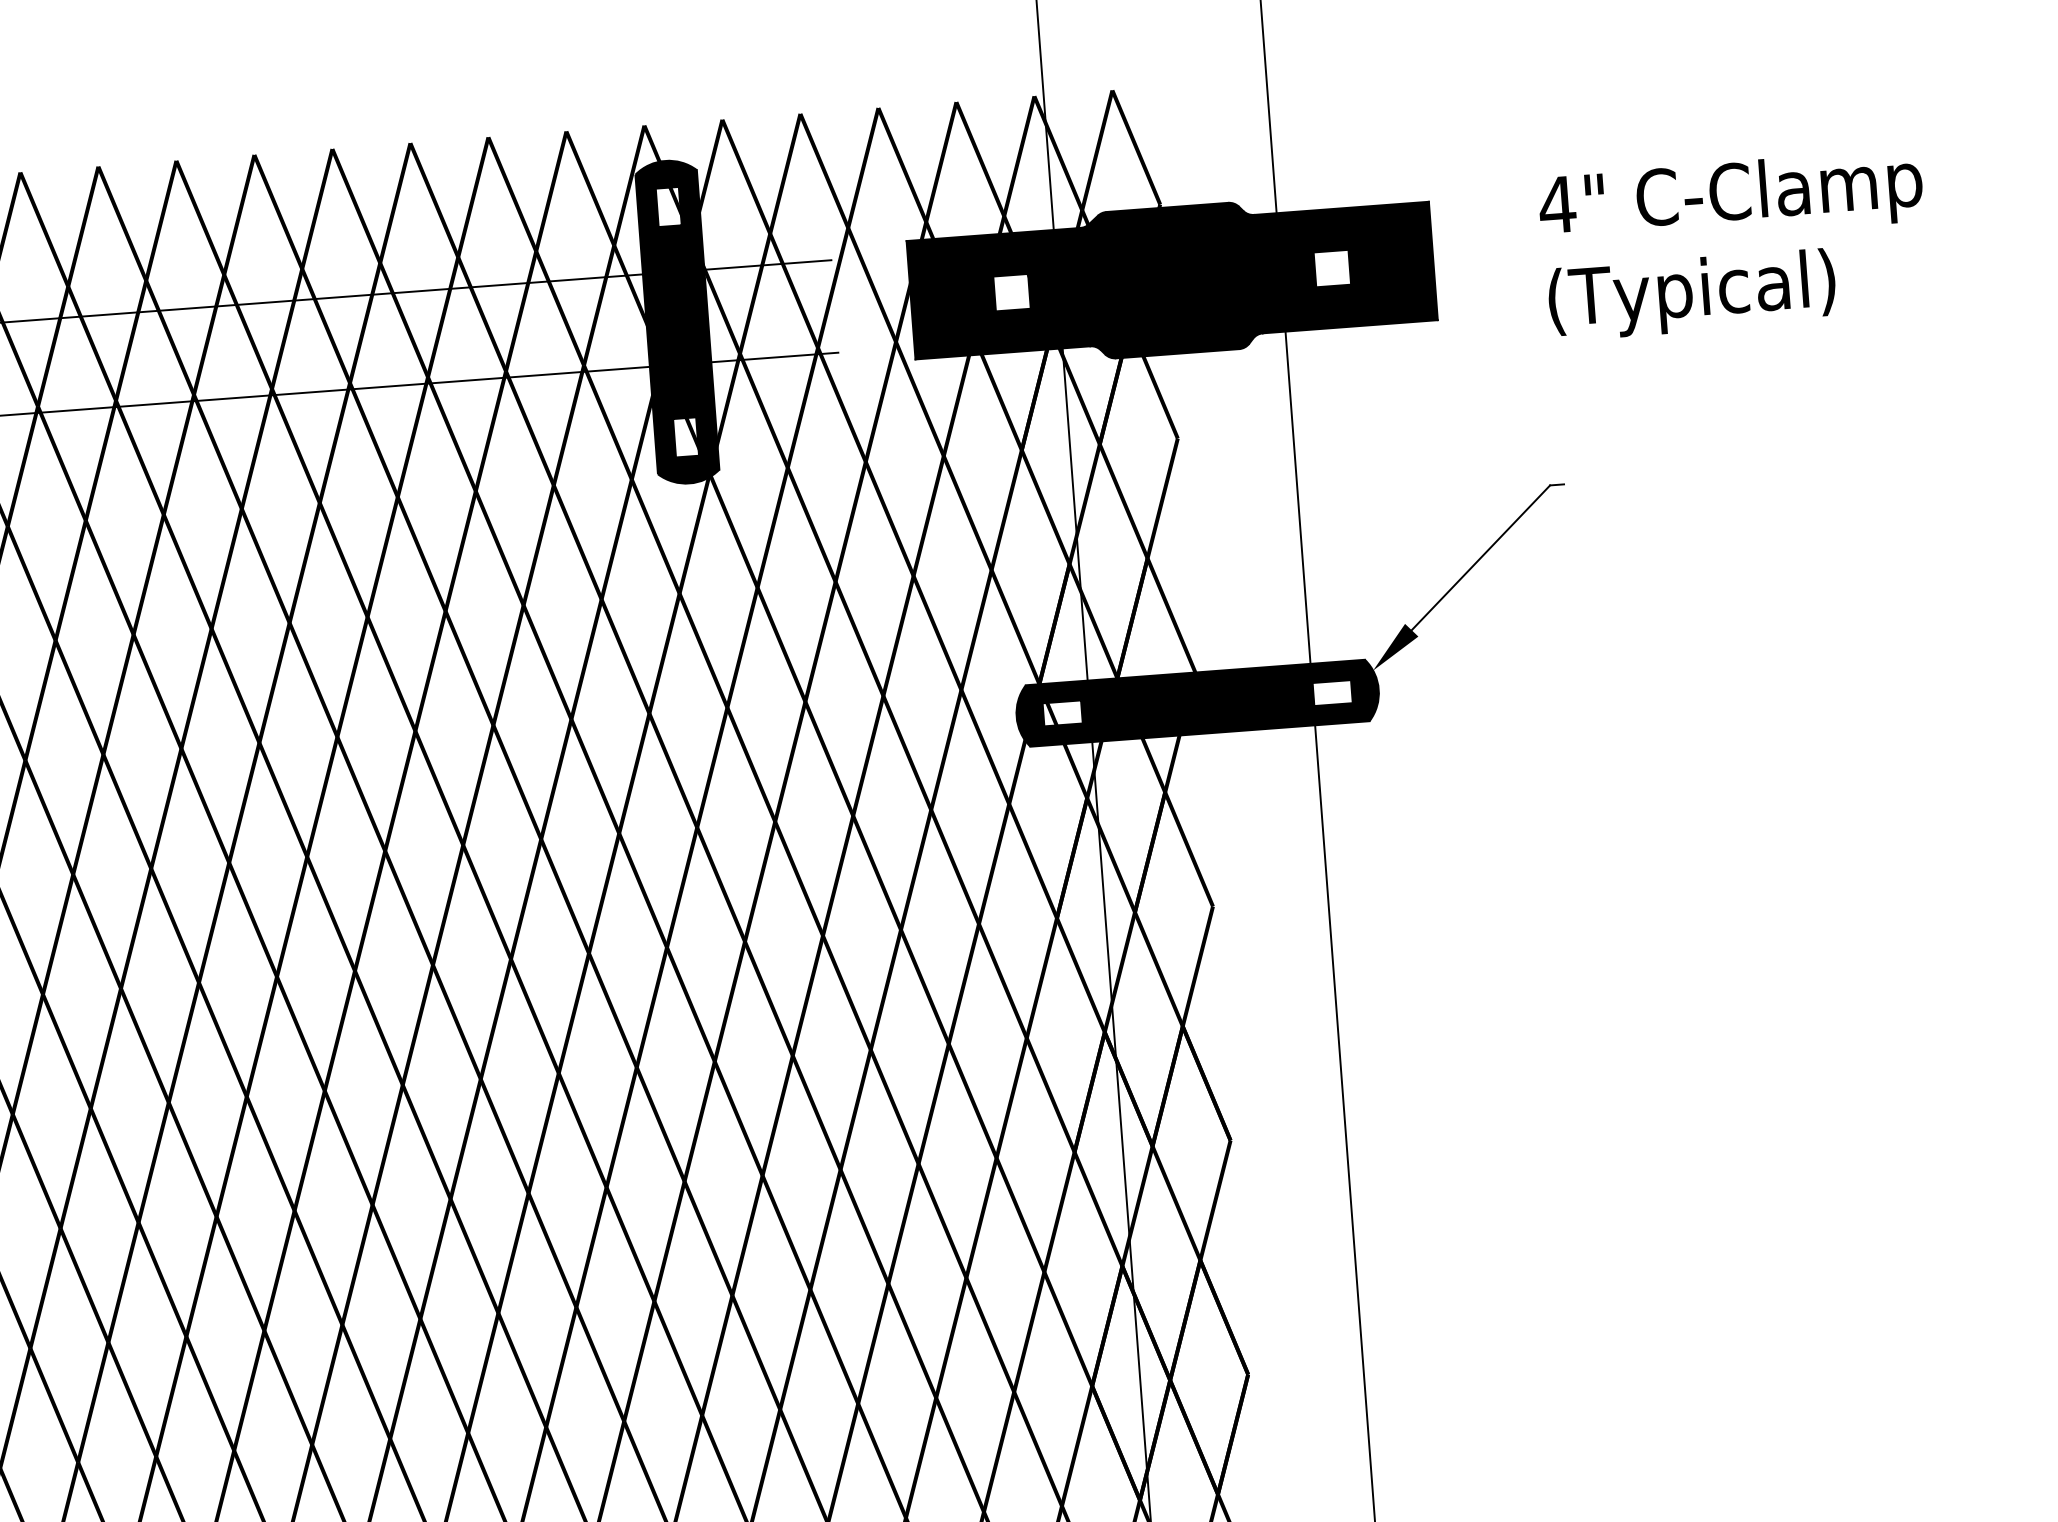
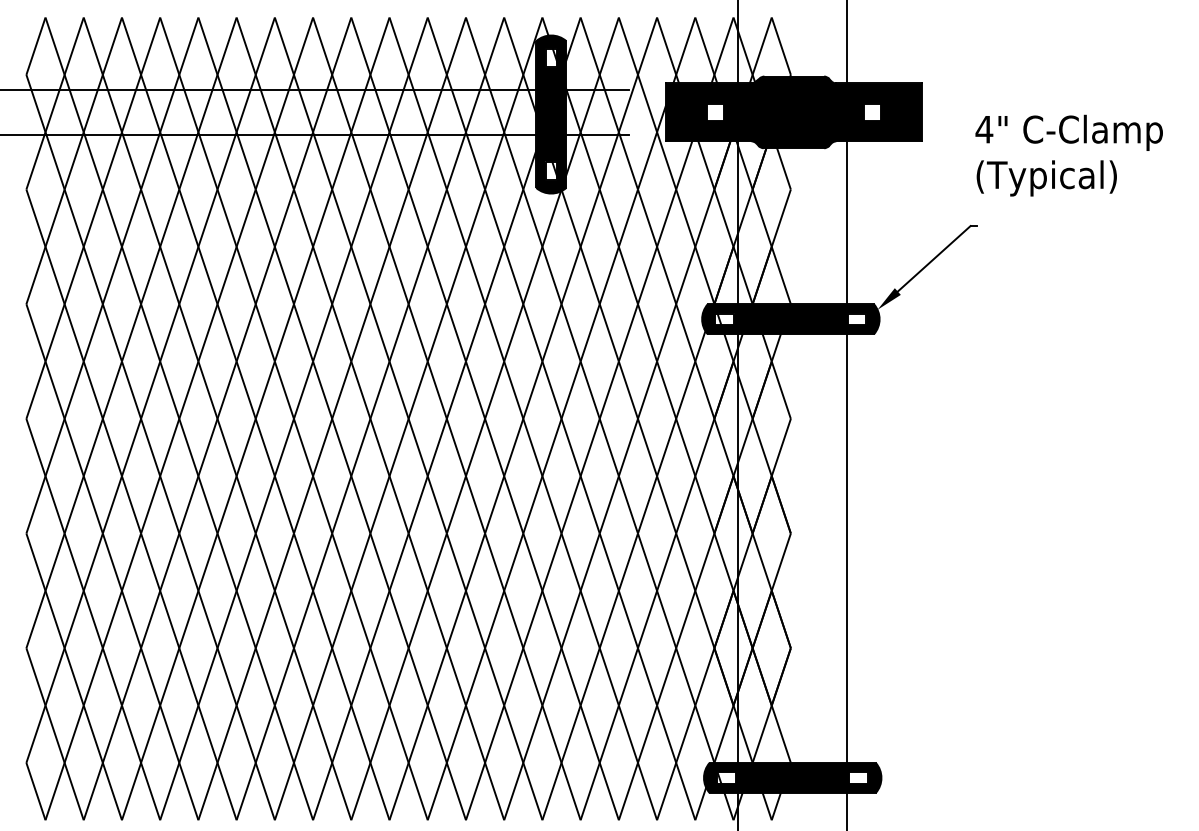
text: (1732, 244) -> (1068, 155), moved

